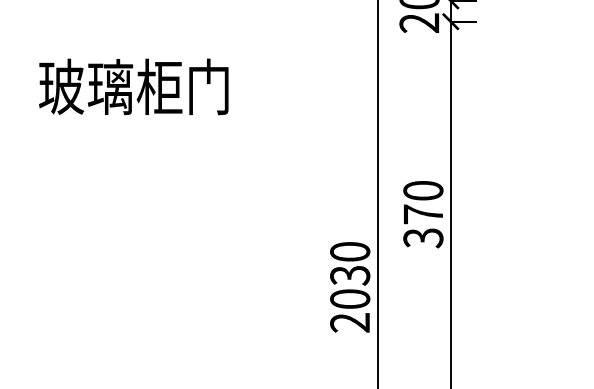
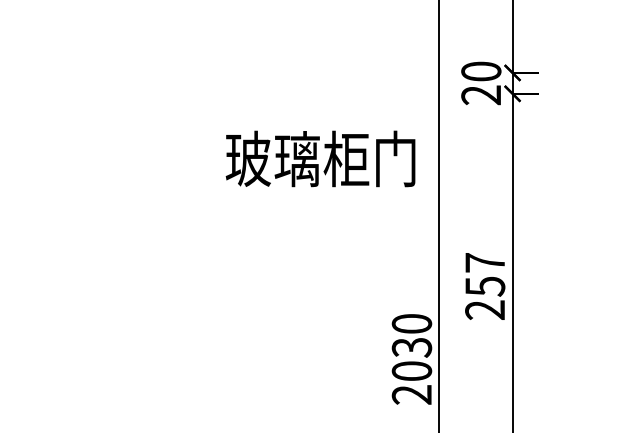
text: (133, 86) -> (320, 158), moved
text: (423, 214) -> (485, 286), 370 -> 257

